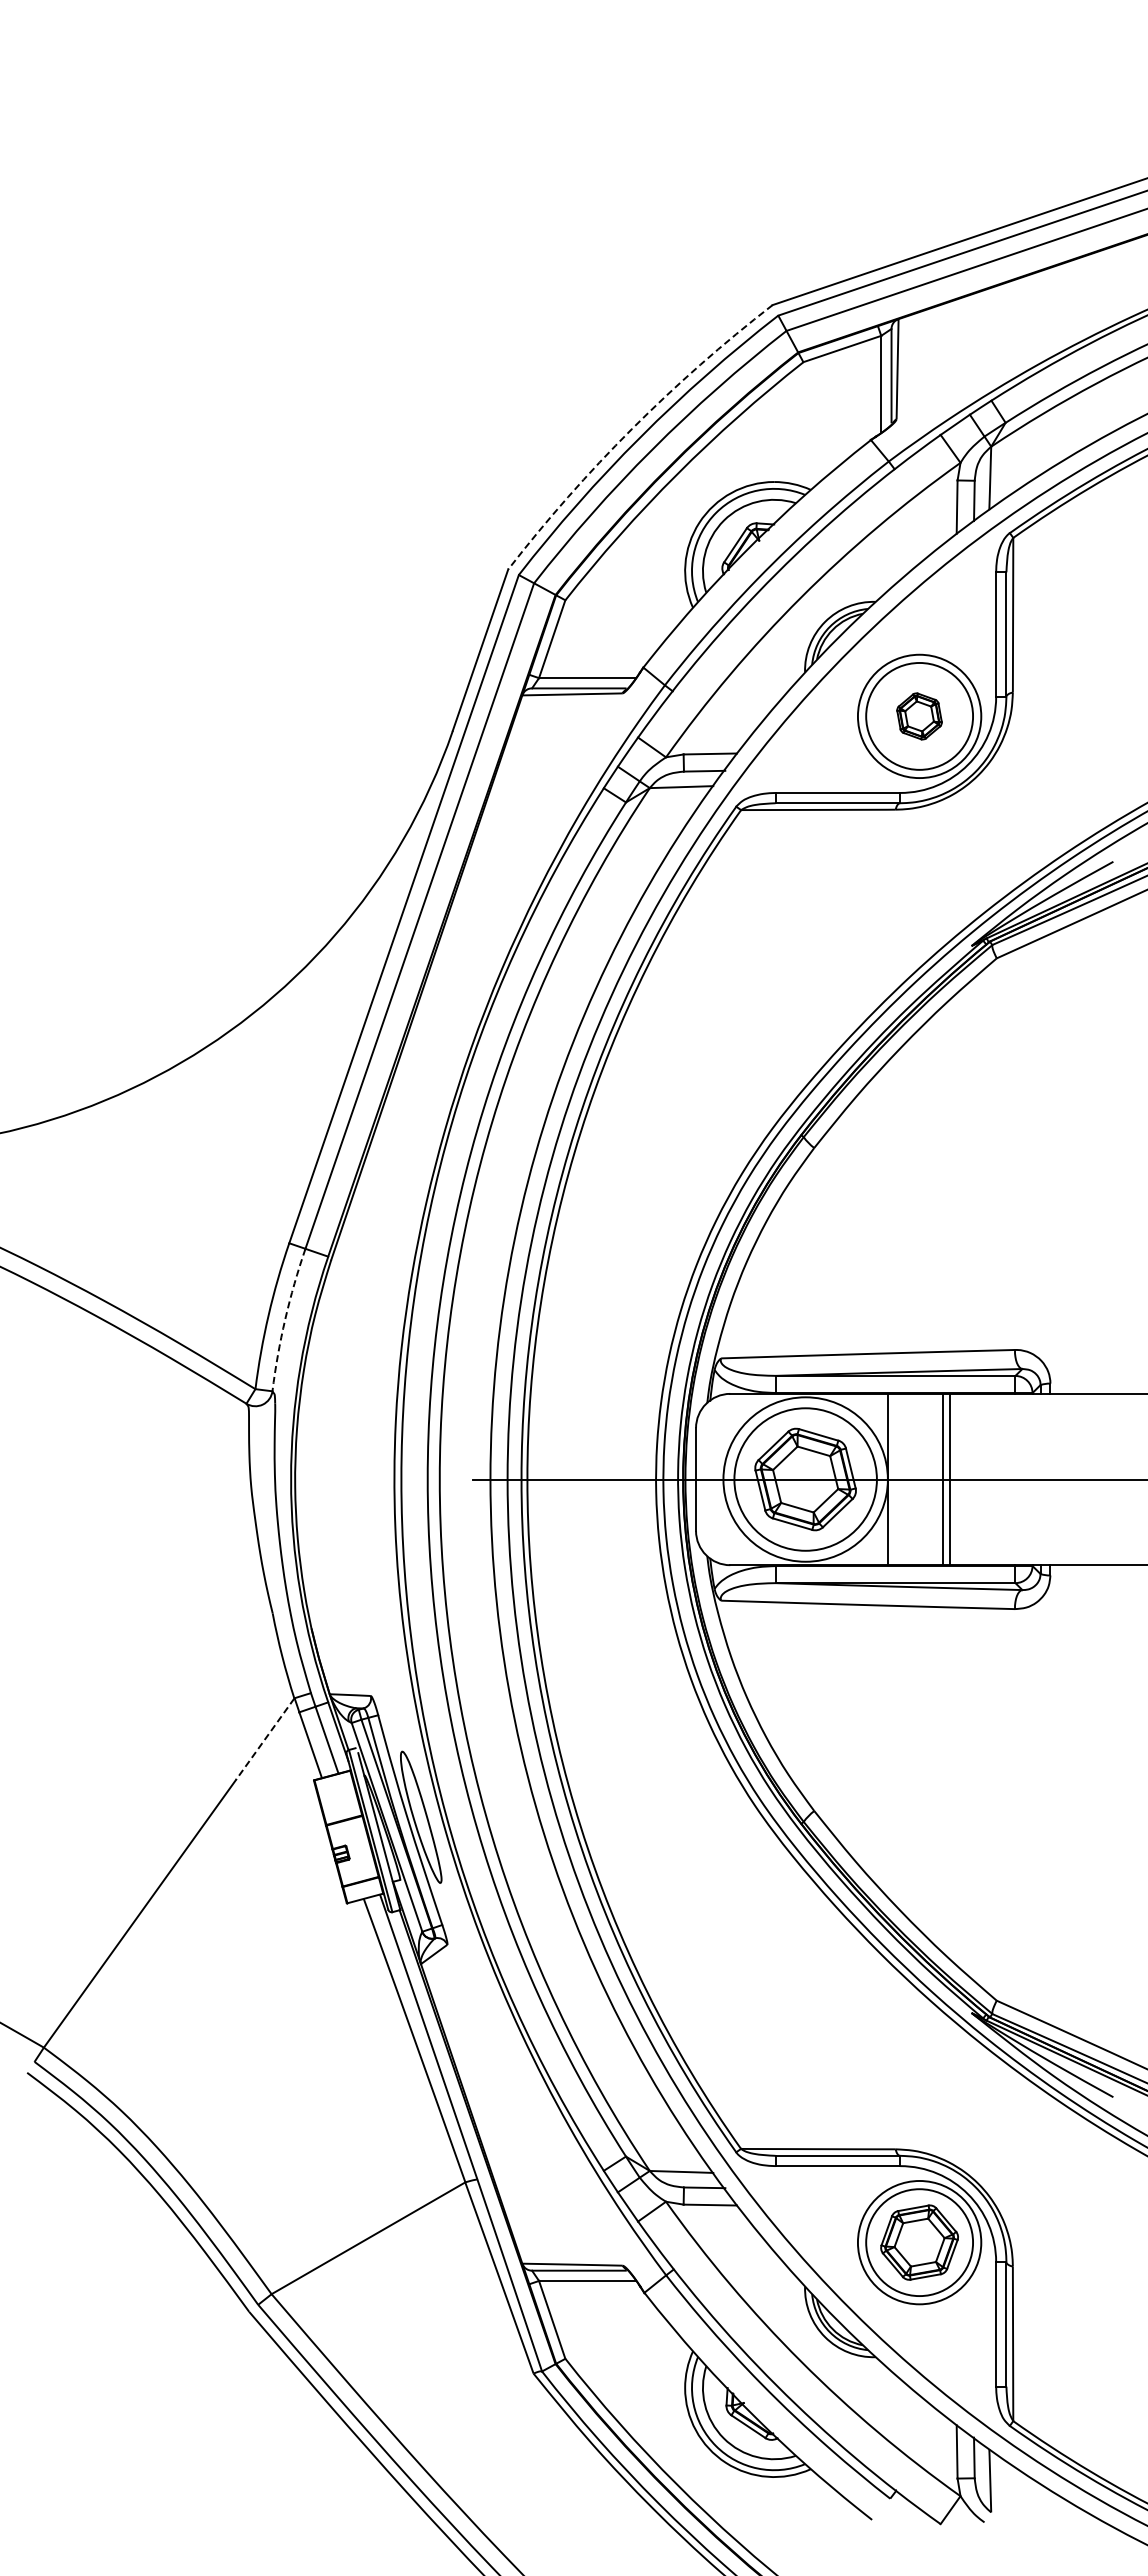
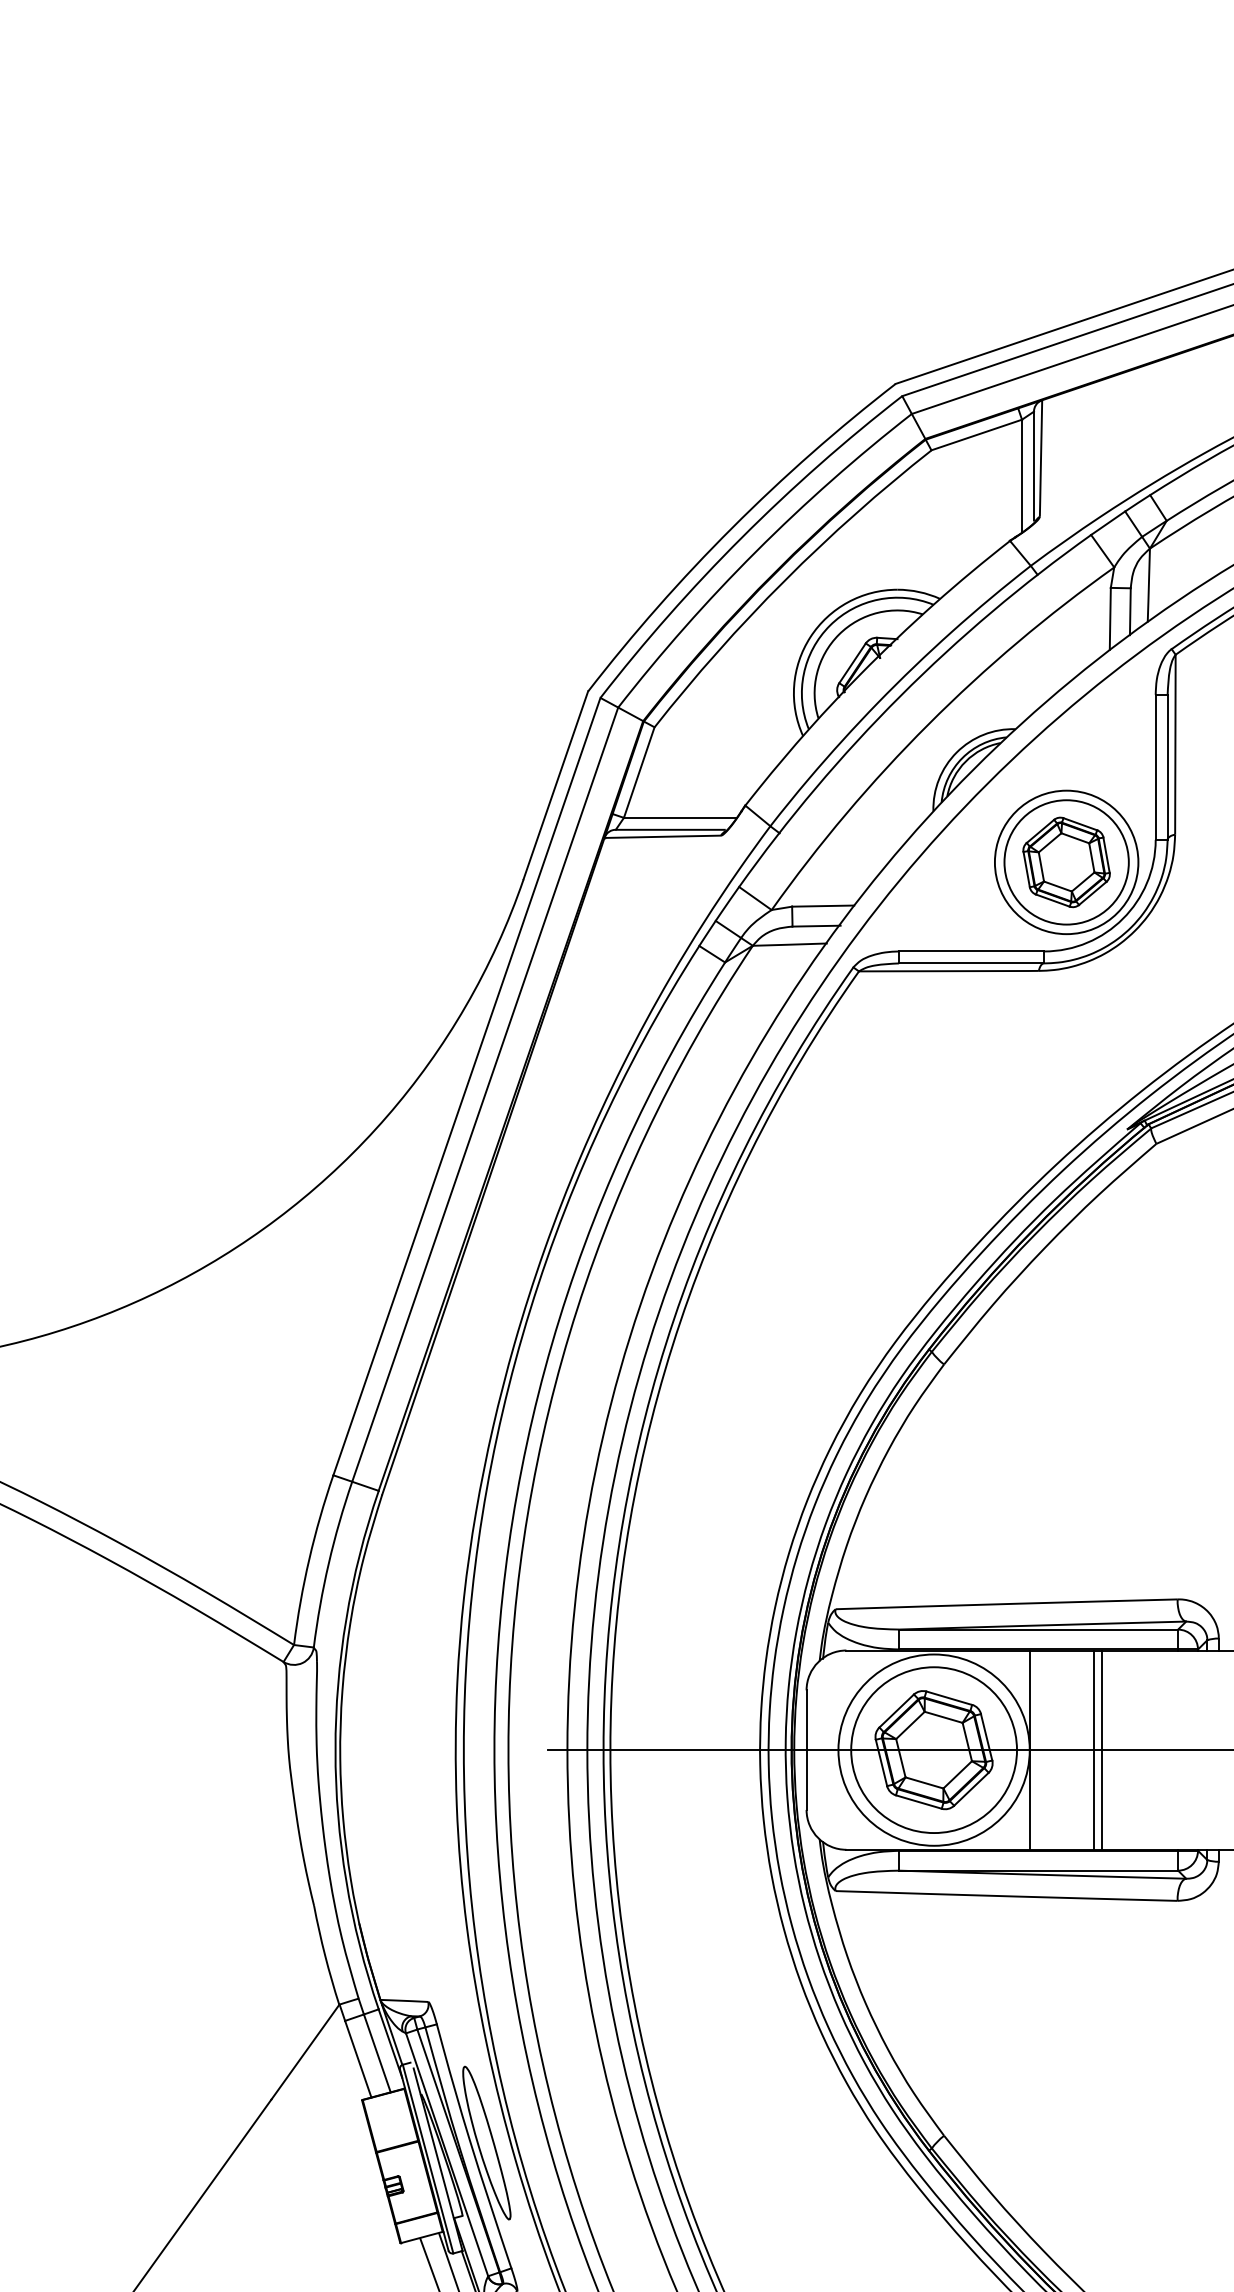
arc: (632, 428) -> (732, 527), dashed -> solid
part: (919, 716) -> (1066, 862), size x1.67
arc: (285, 1319) -> (328, 1563), dashed -> solid
line: (264, 1739) -> (304, 2052), dashed -> solid

